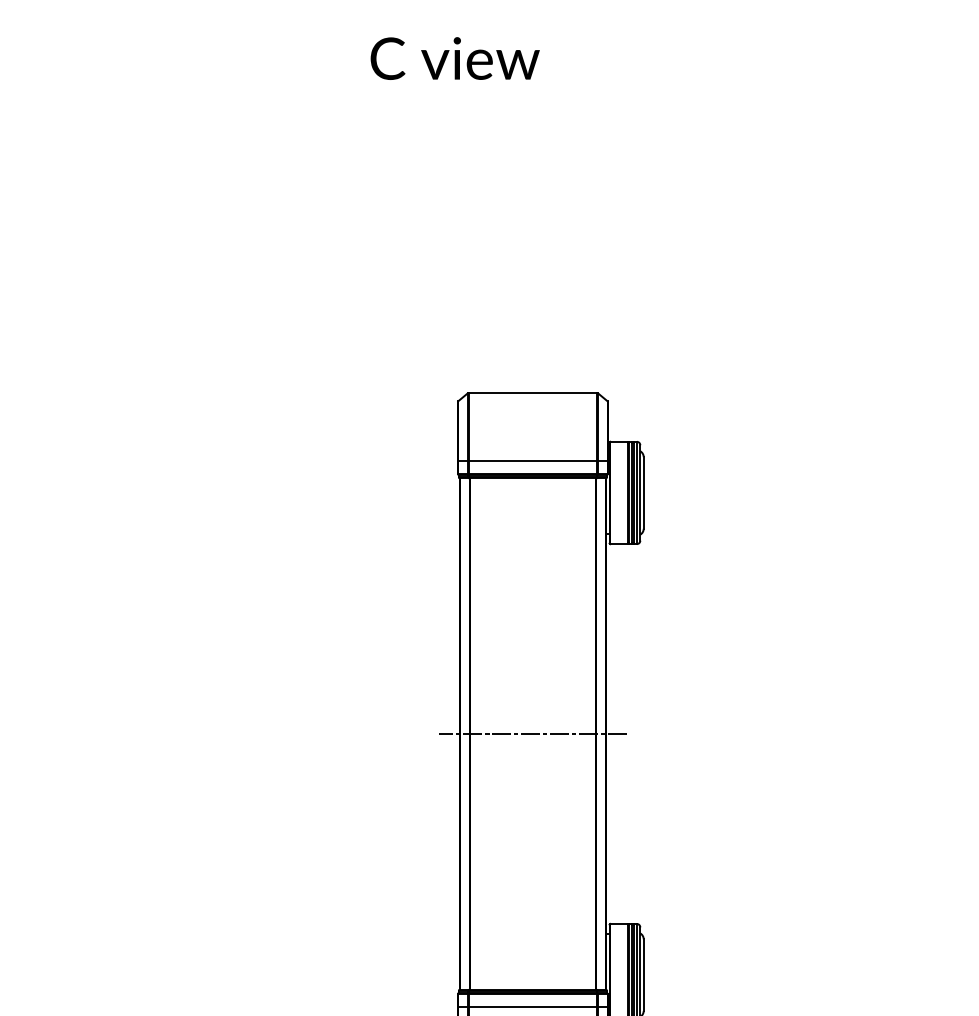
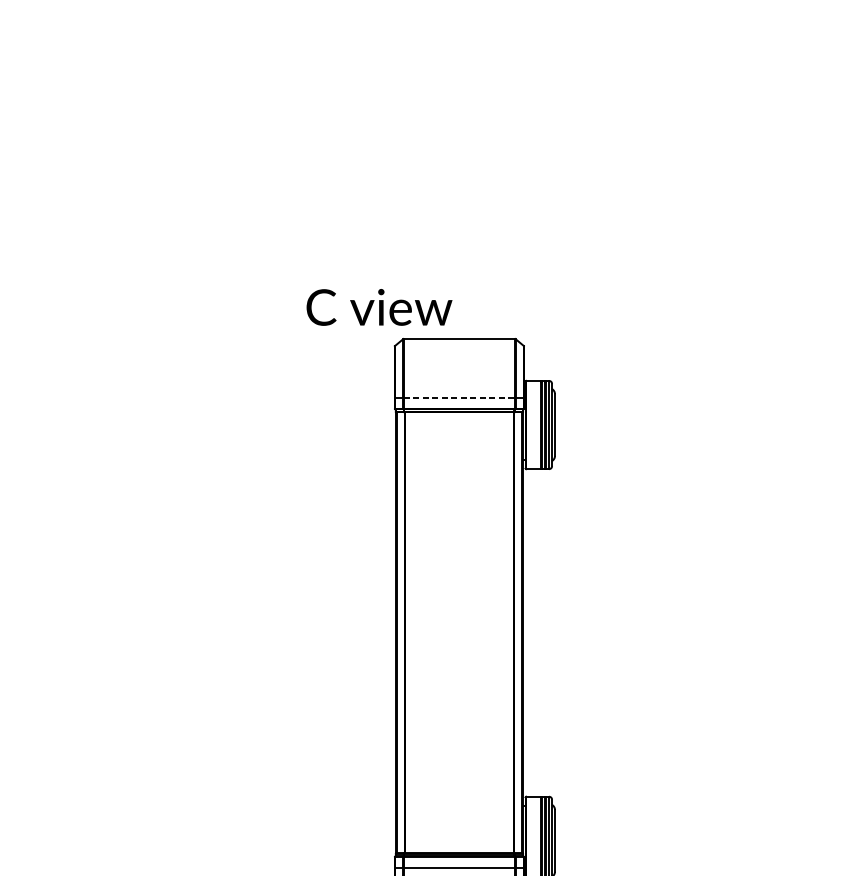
text: (454, 58) -> (378, 307), moved
line: (533, 461) -> (459, 397), solid -> dashed
line: (532, 734) -> (459, 633), removed

